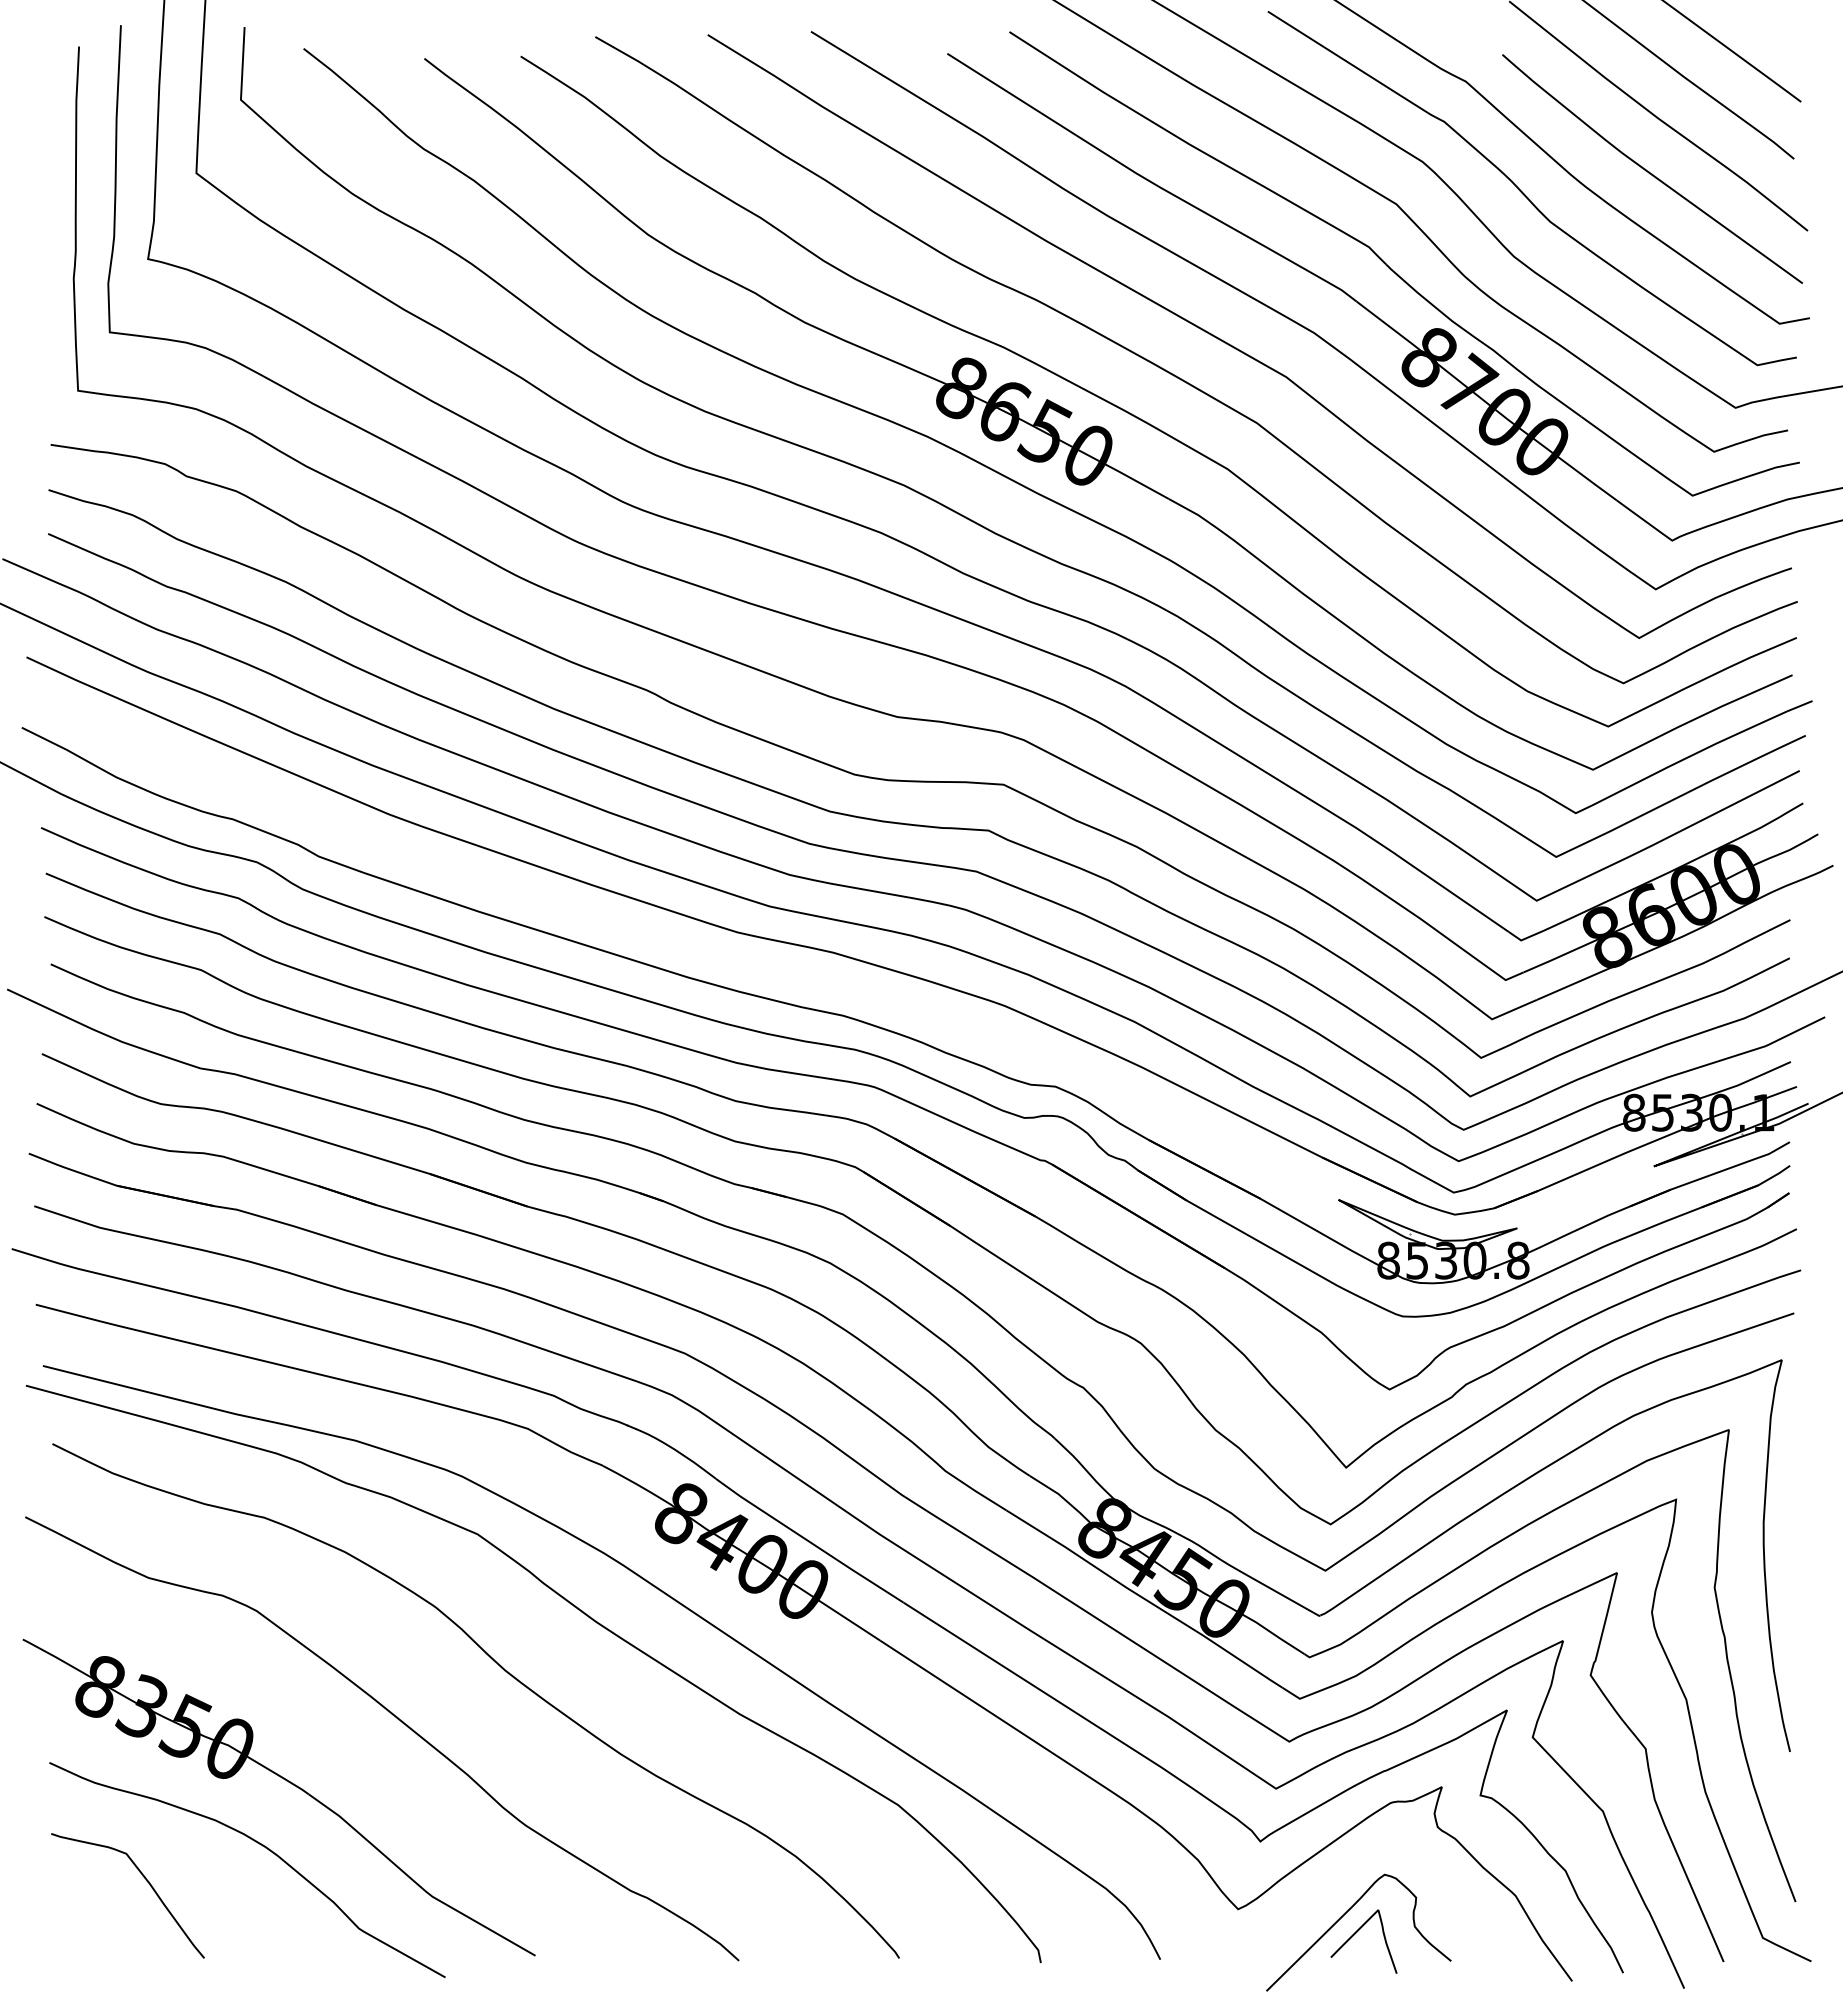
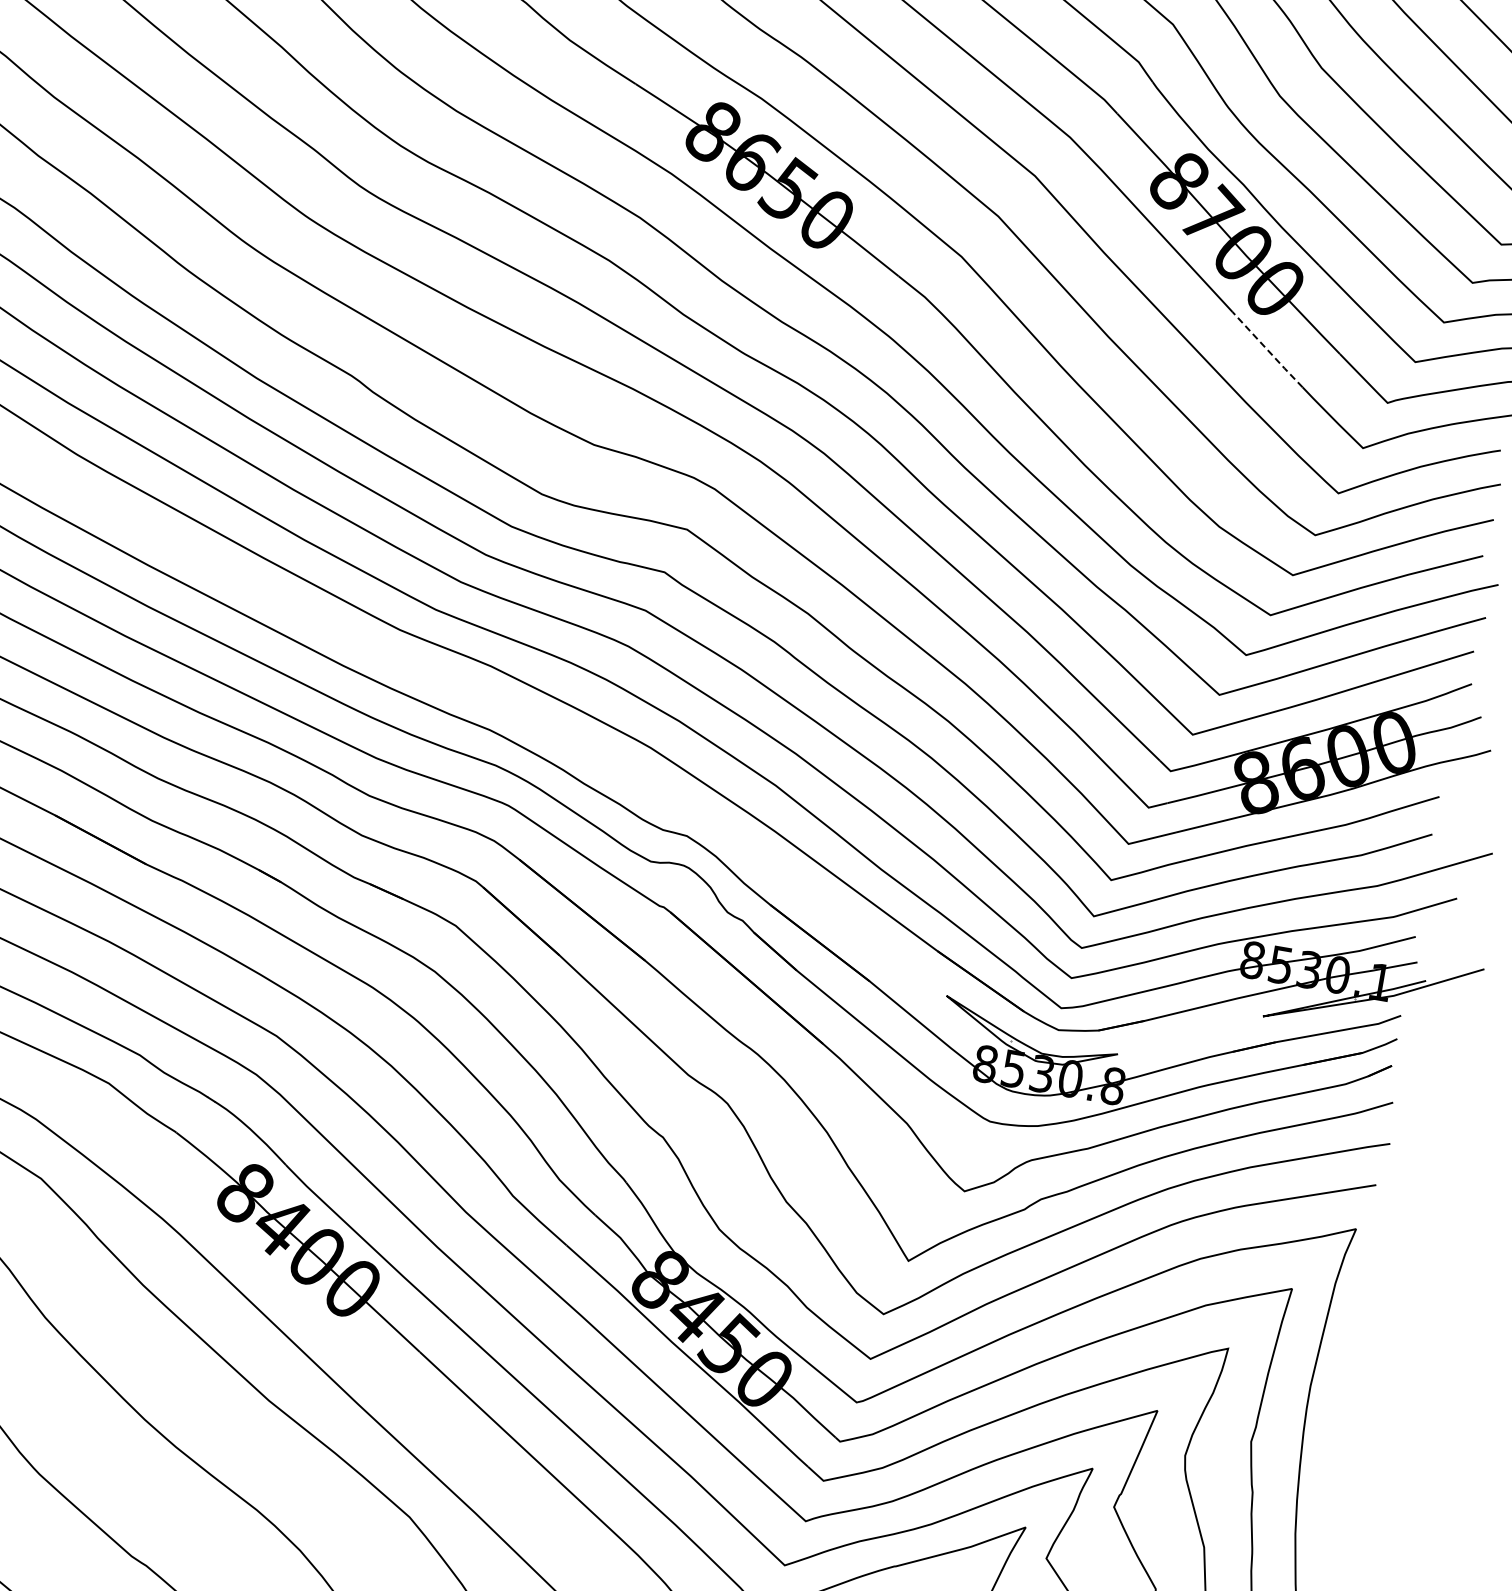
line: (1545, 509) -> (1268, 350), solid -> dashed

